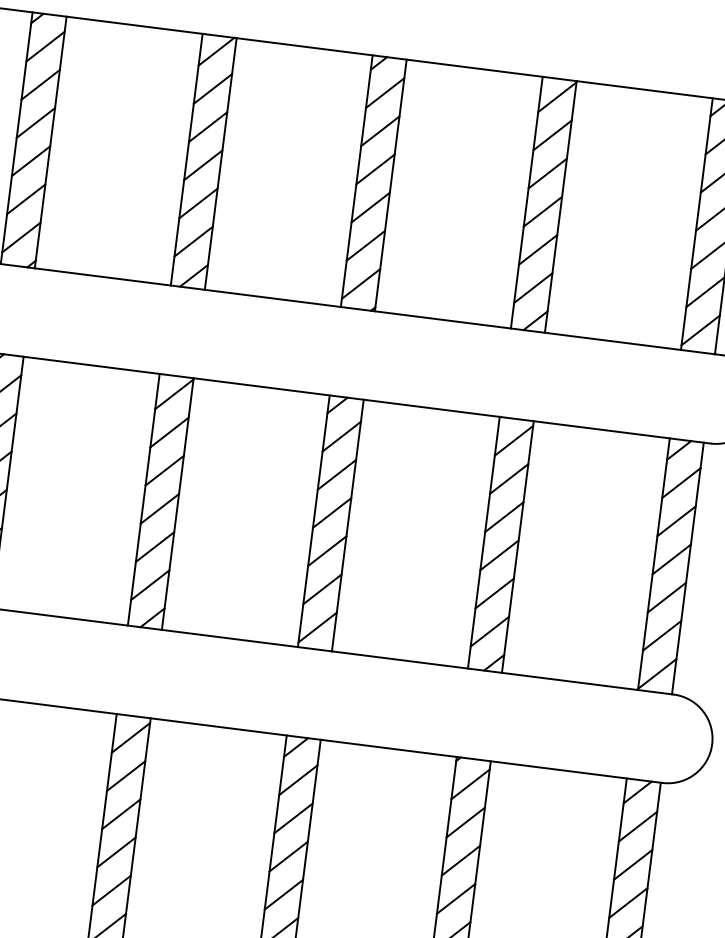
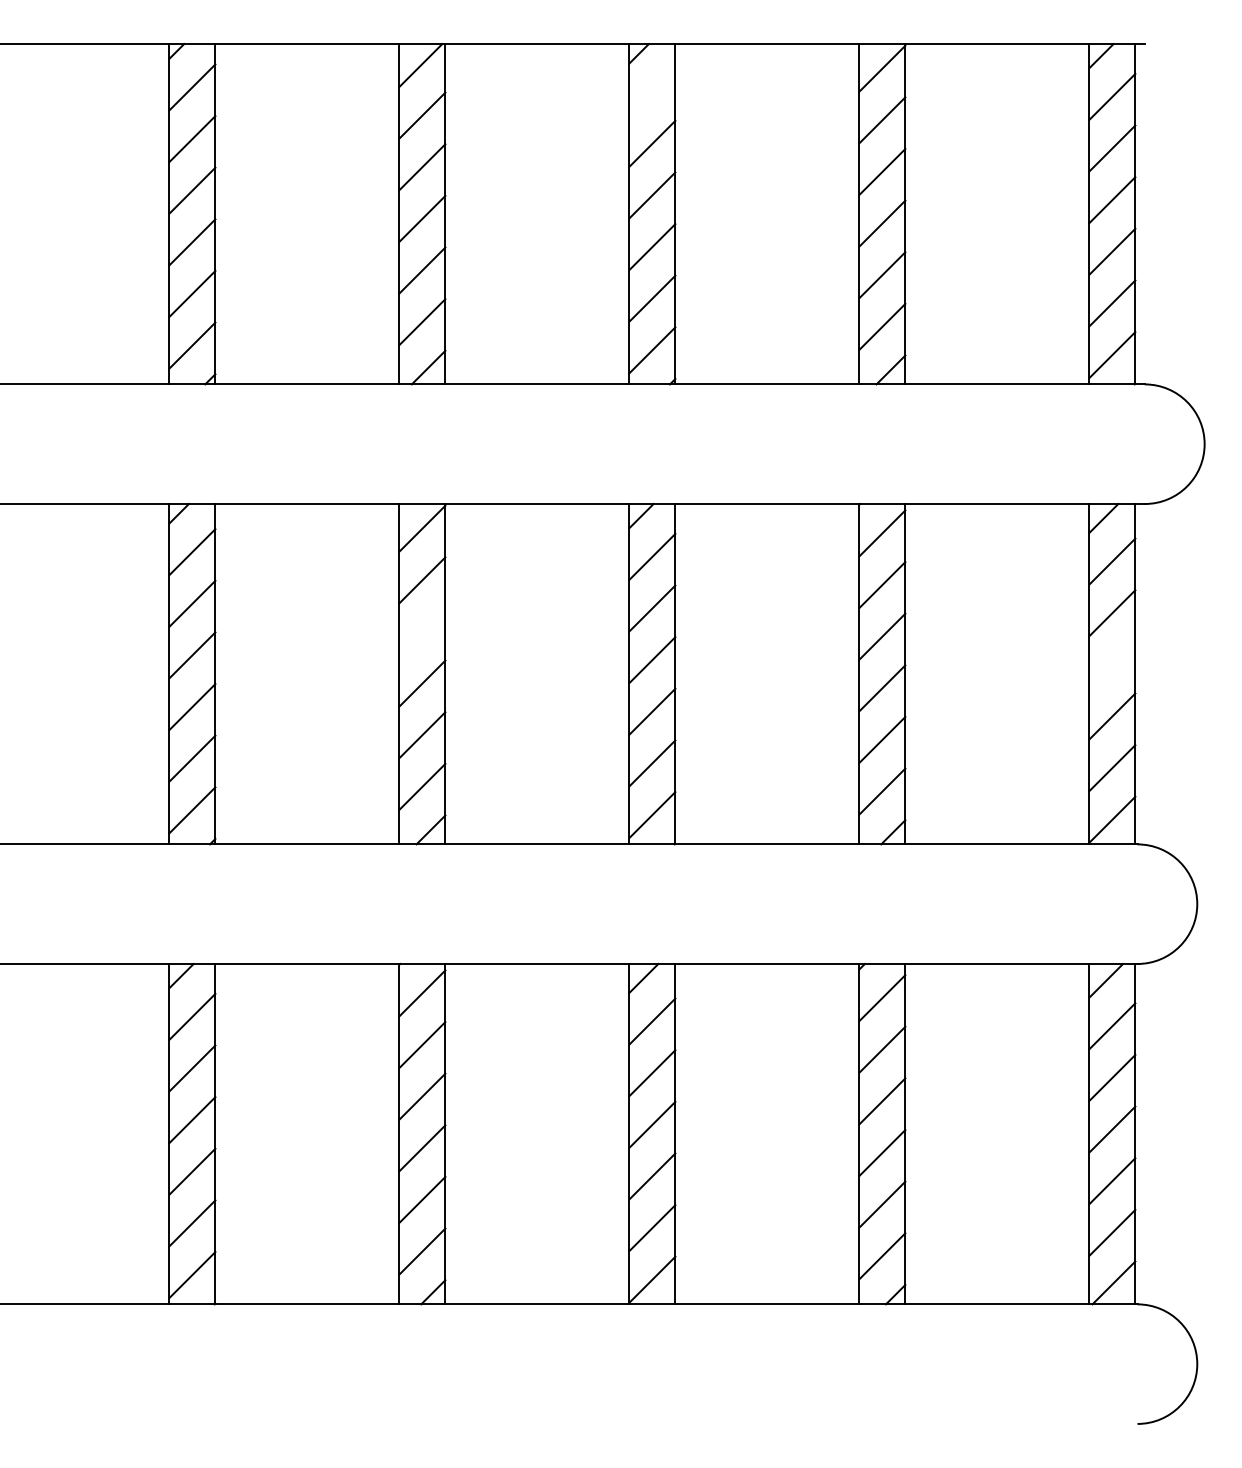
line: (385, 93) -> (652, 92), removed
line: (164, 470) -> (422, 631), removed
line: (671, 559) -> (1112, 664), removed

